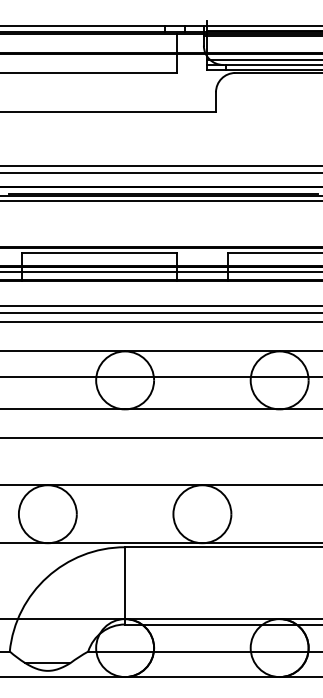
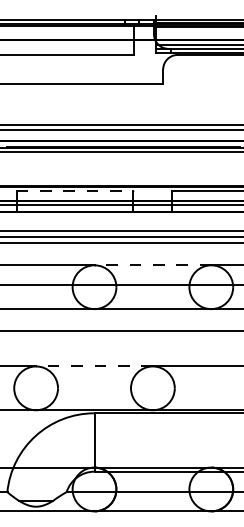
line: (99, 253) -> (75, 191), solid -> dashed
line: (201, 351) -> (152, 265), solid -> dashed
line: (124, 485) -> (94, 366), solid -> dashed

